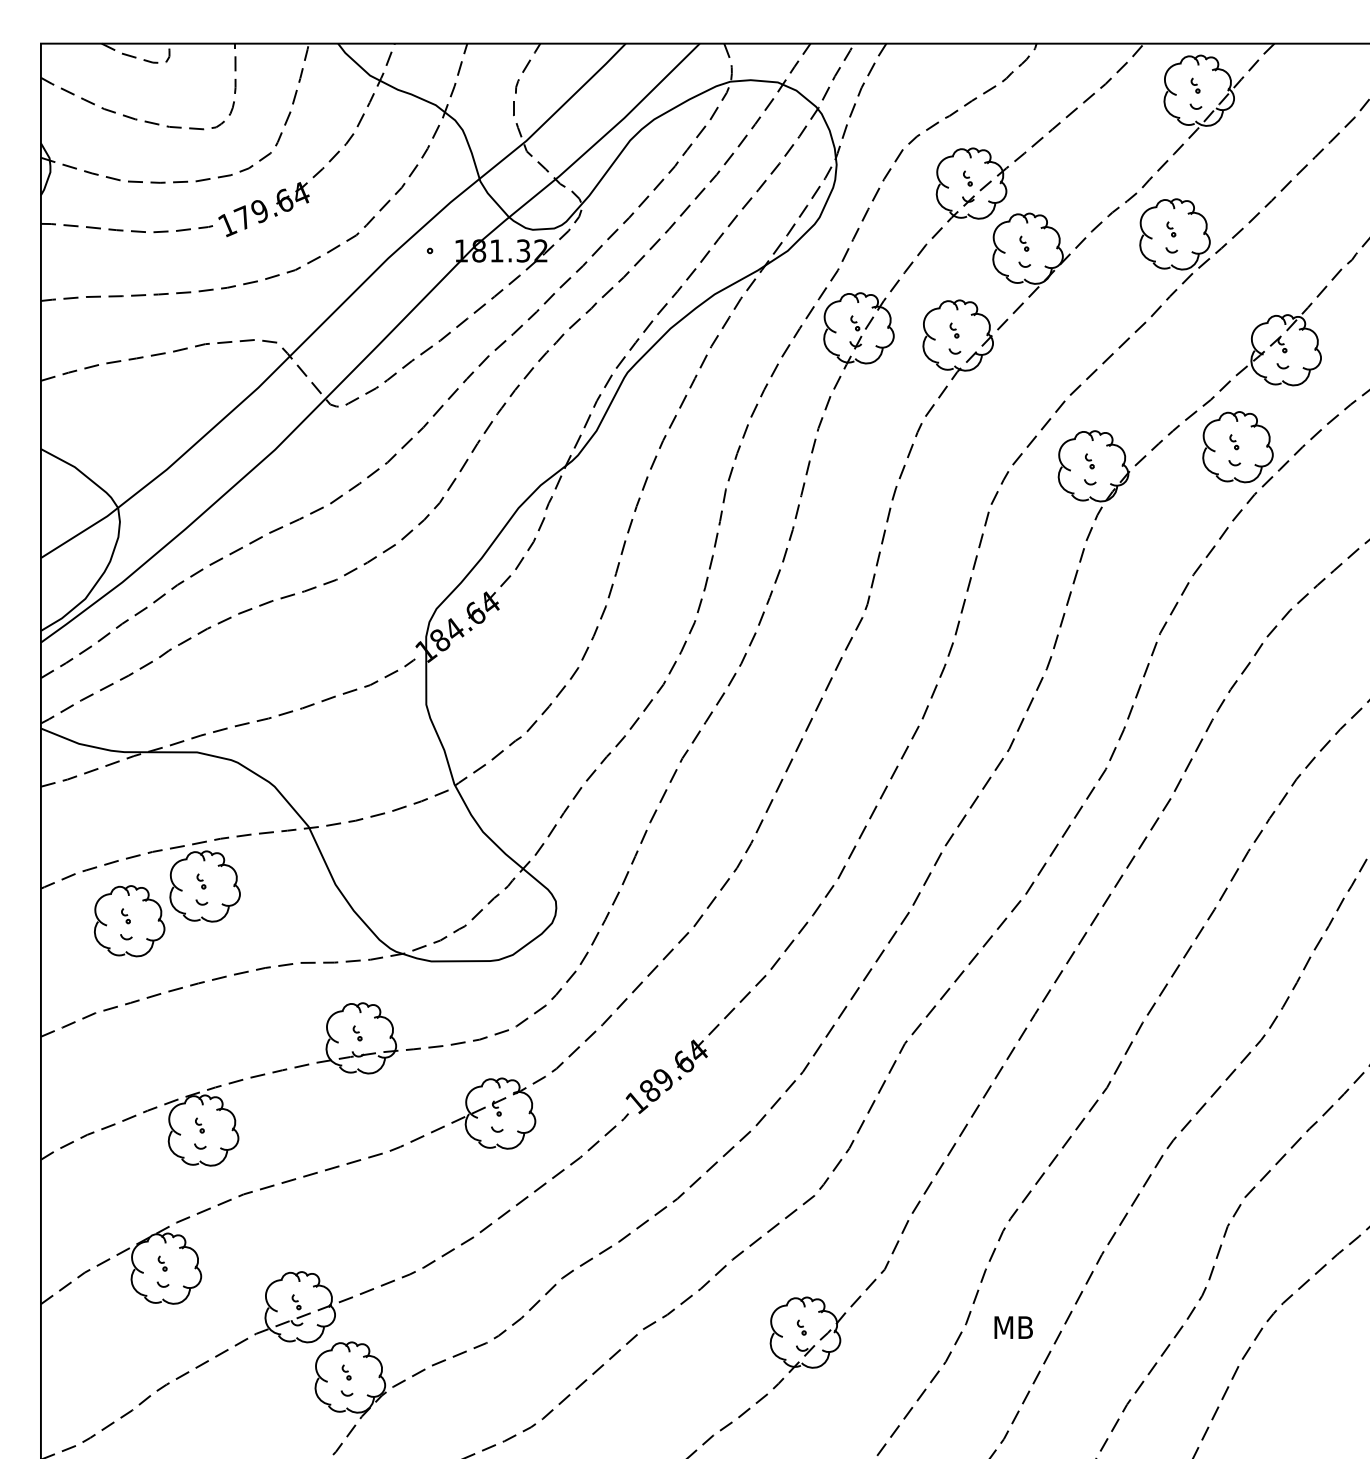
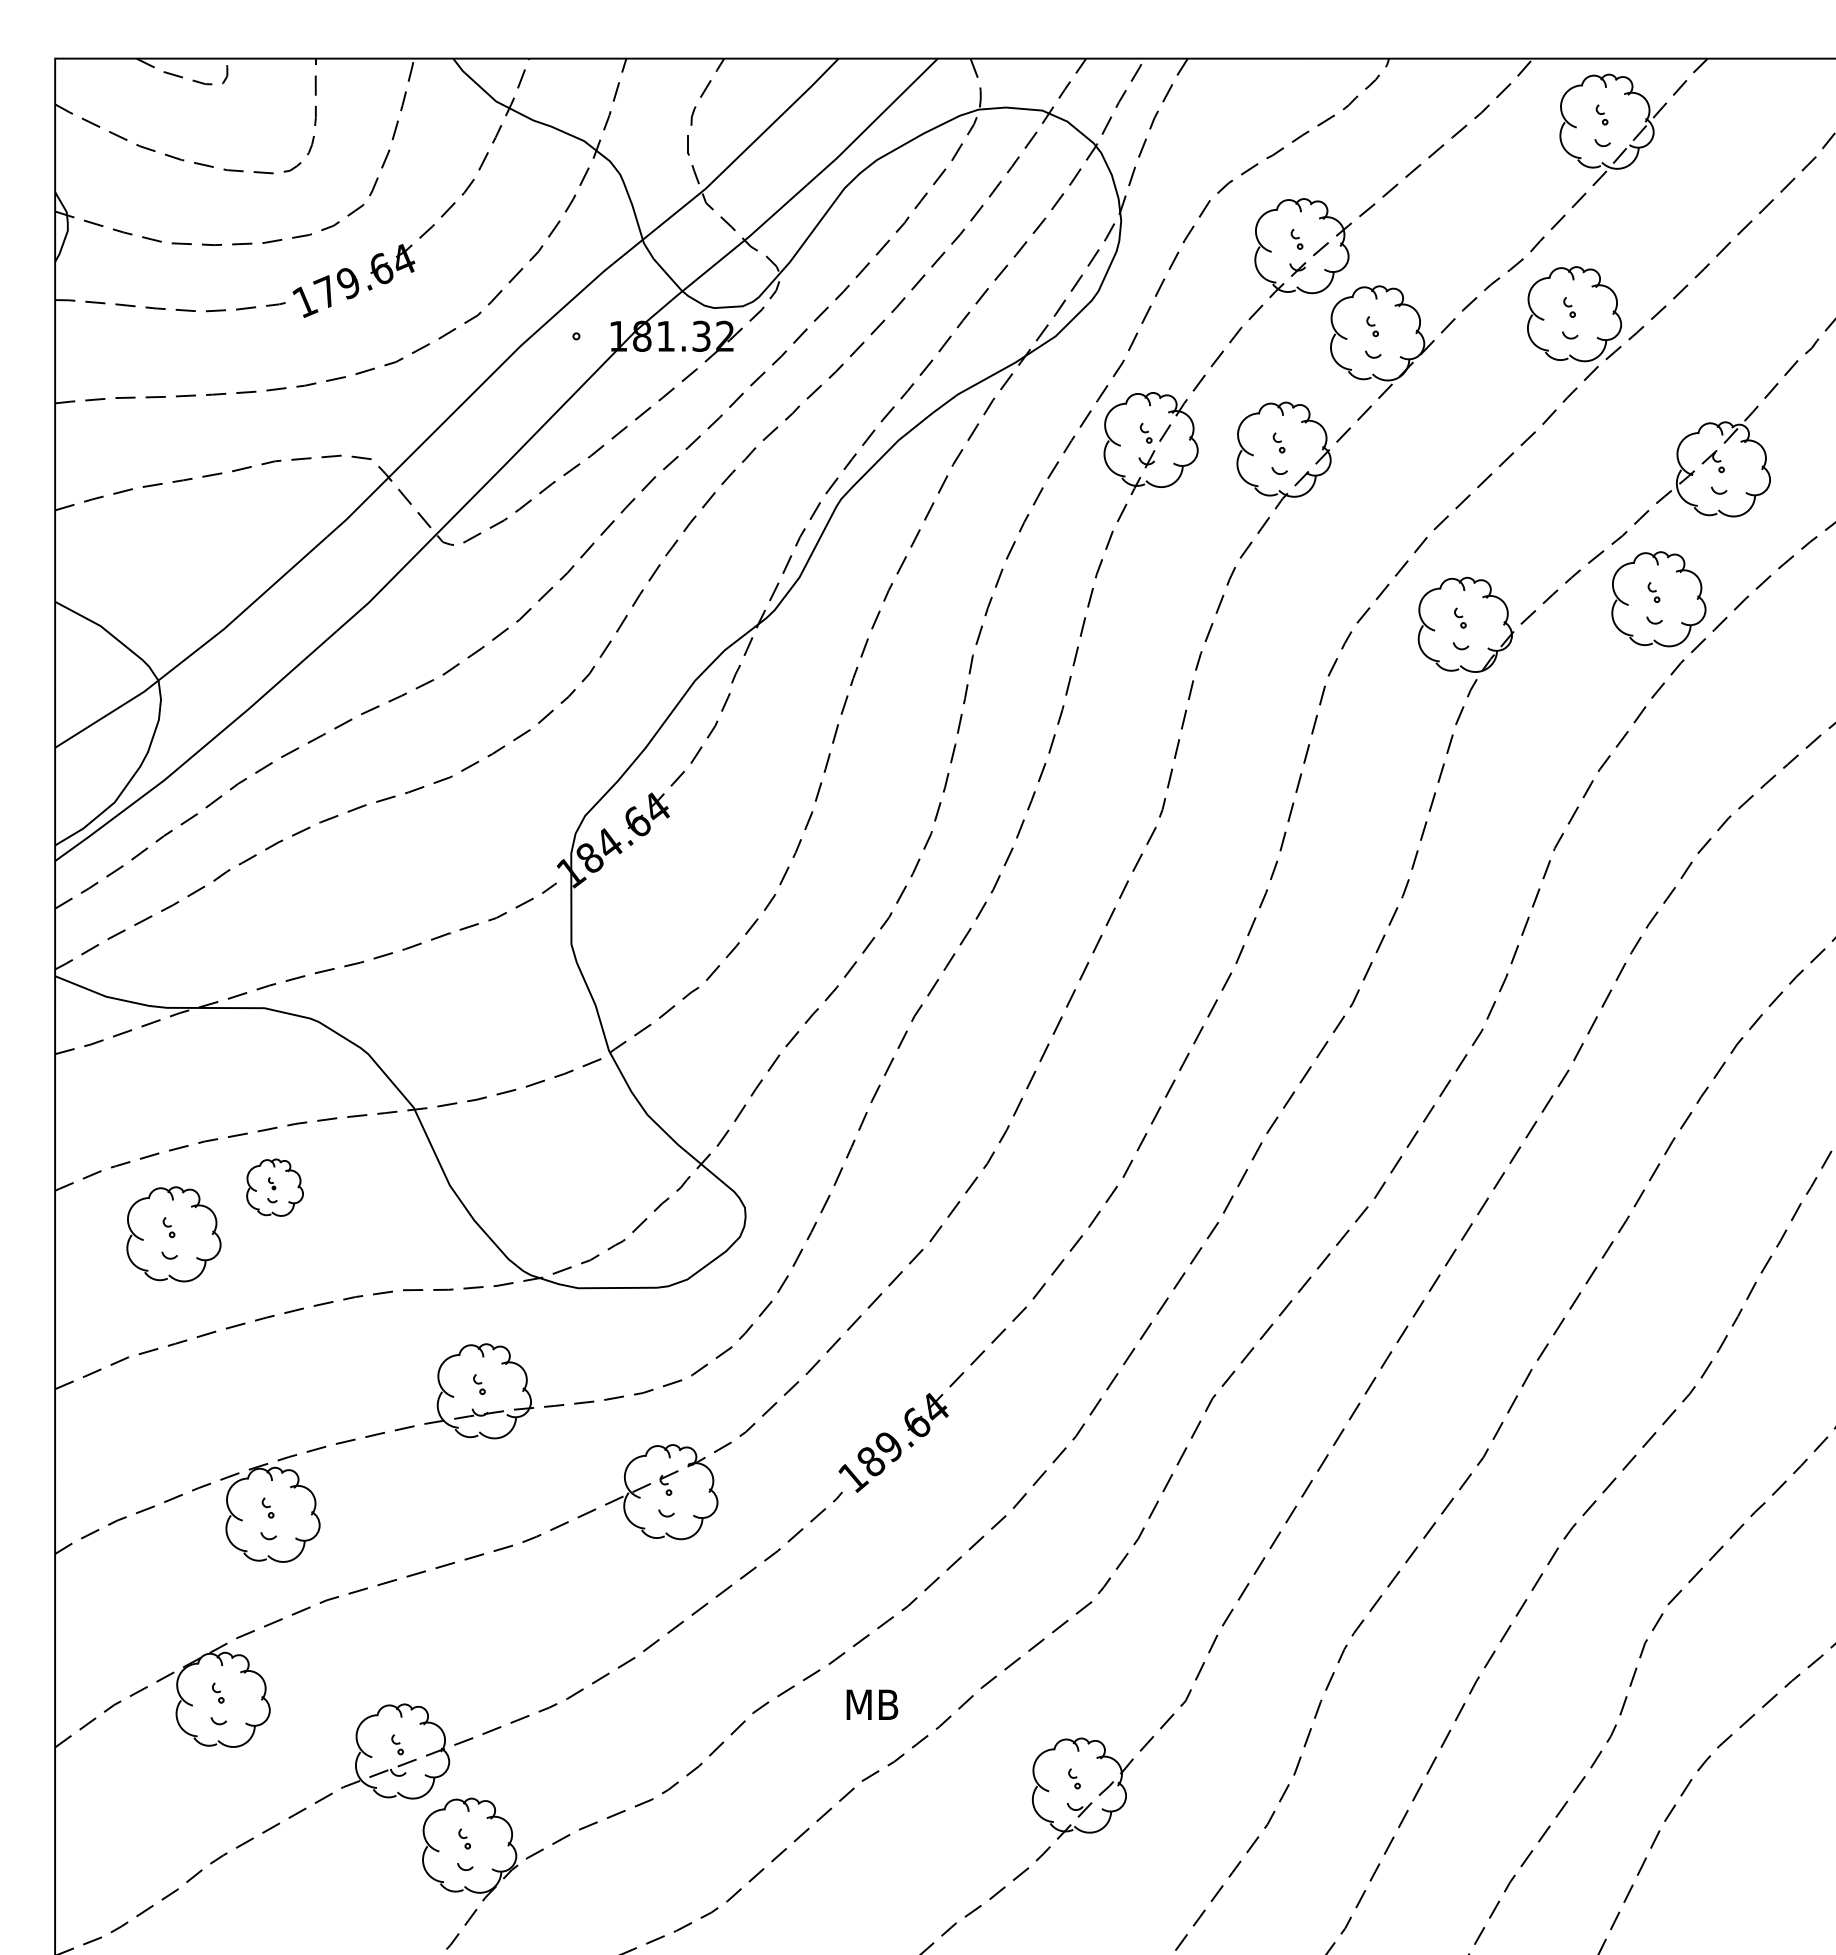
part: (204, 886) -> (274, 1187), size x0.6
text: (1013, 1327) -> (872, 1704), moved

